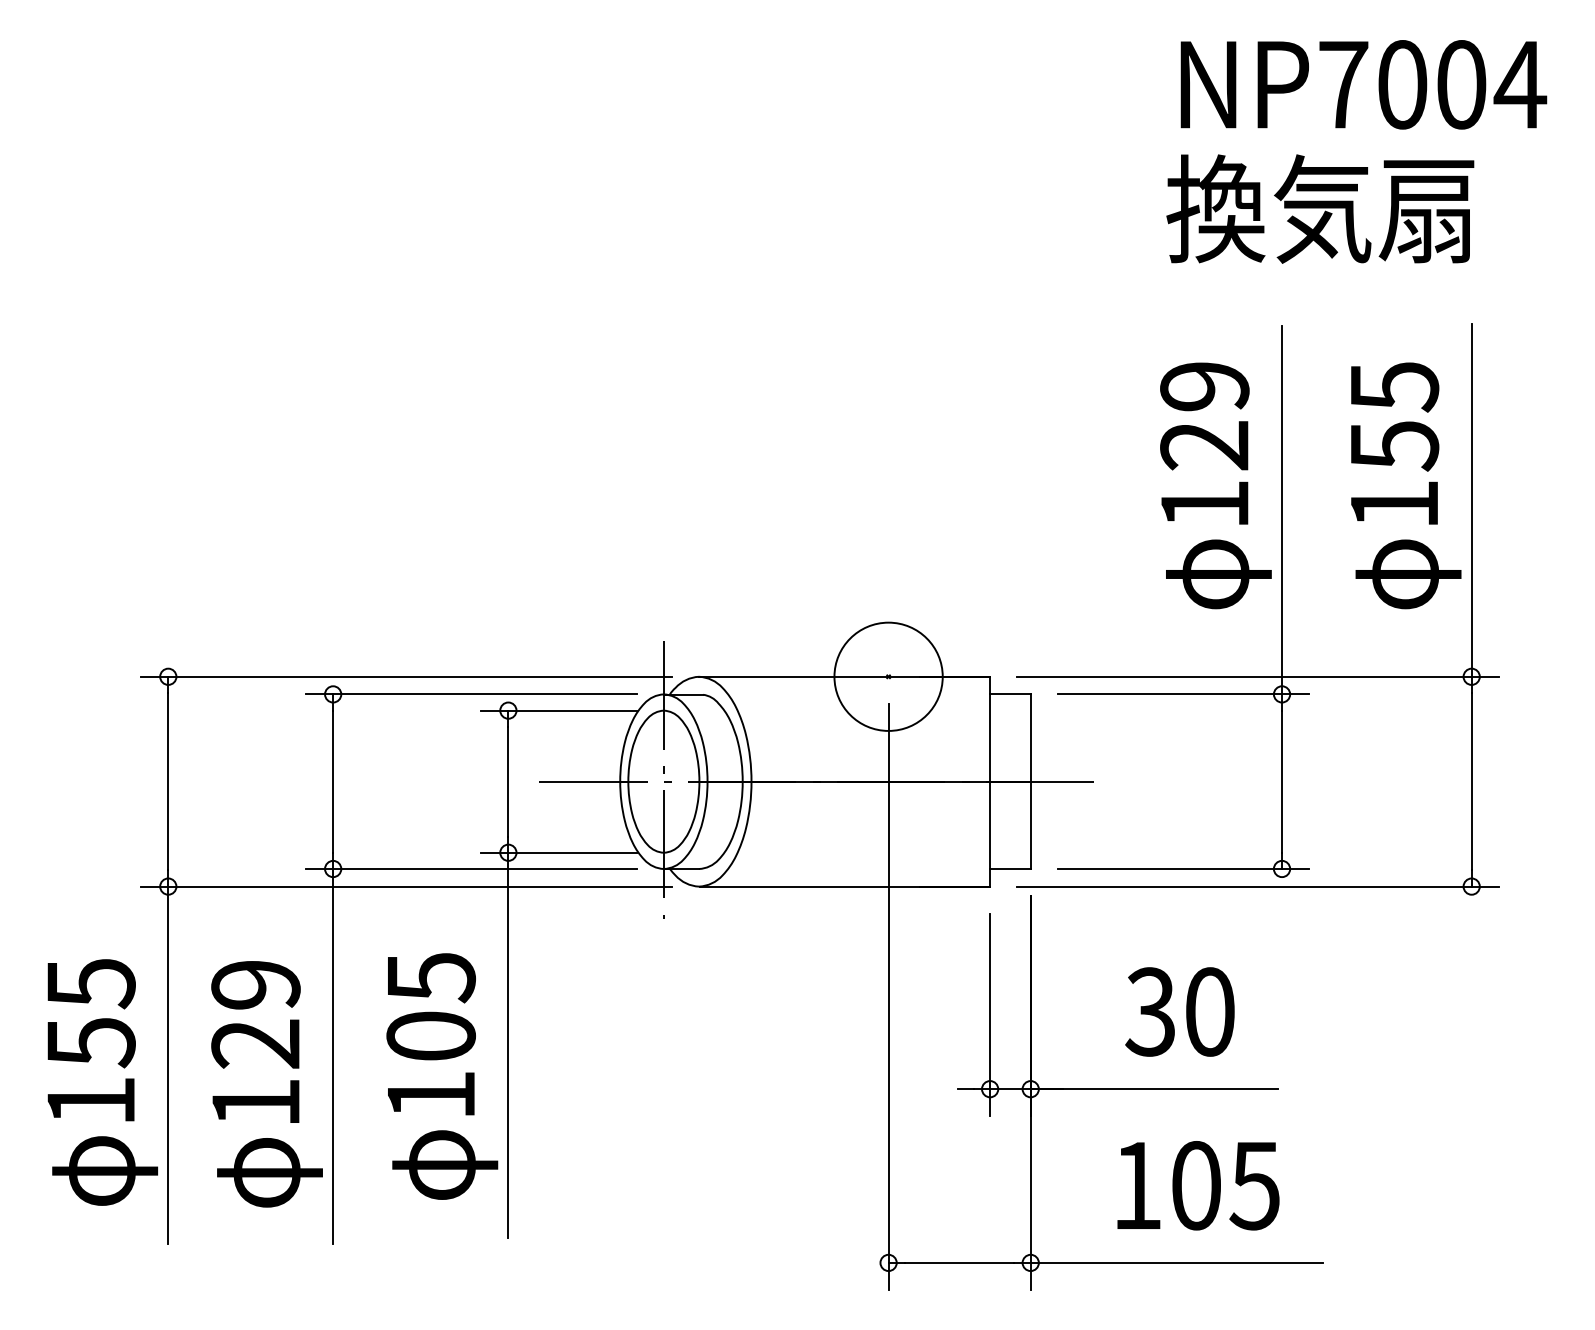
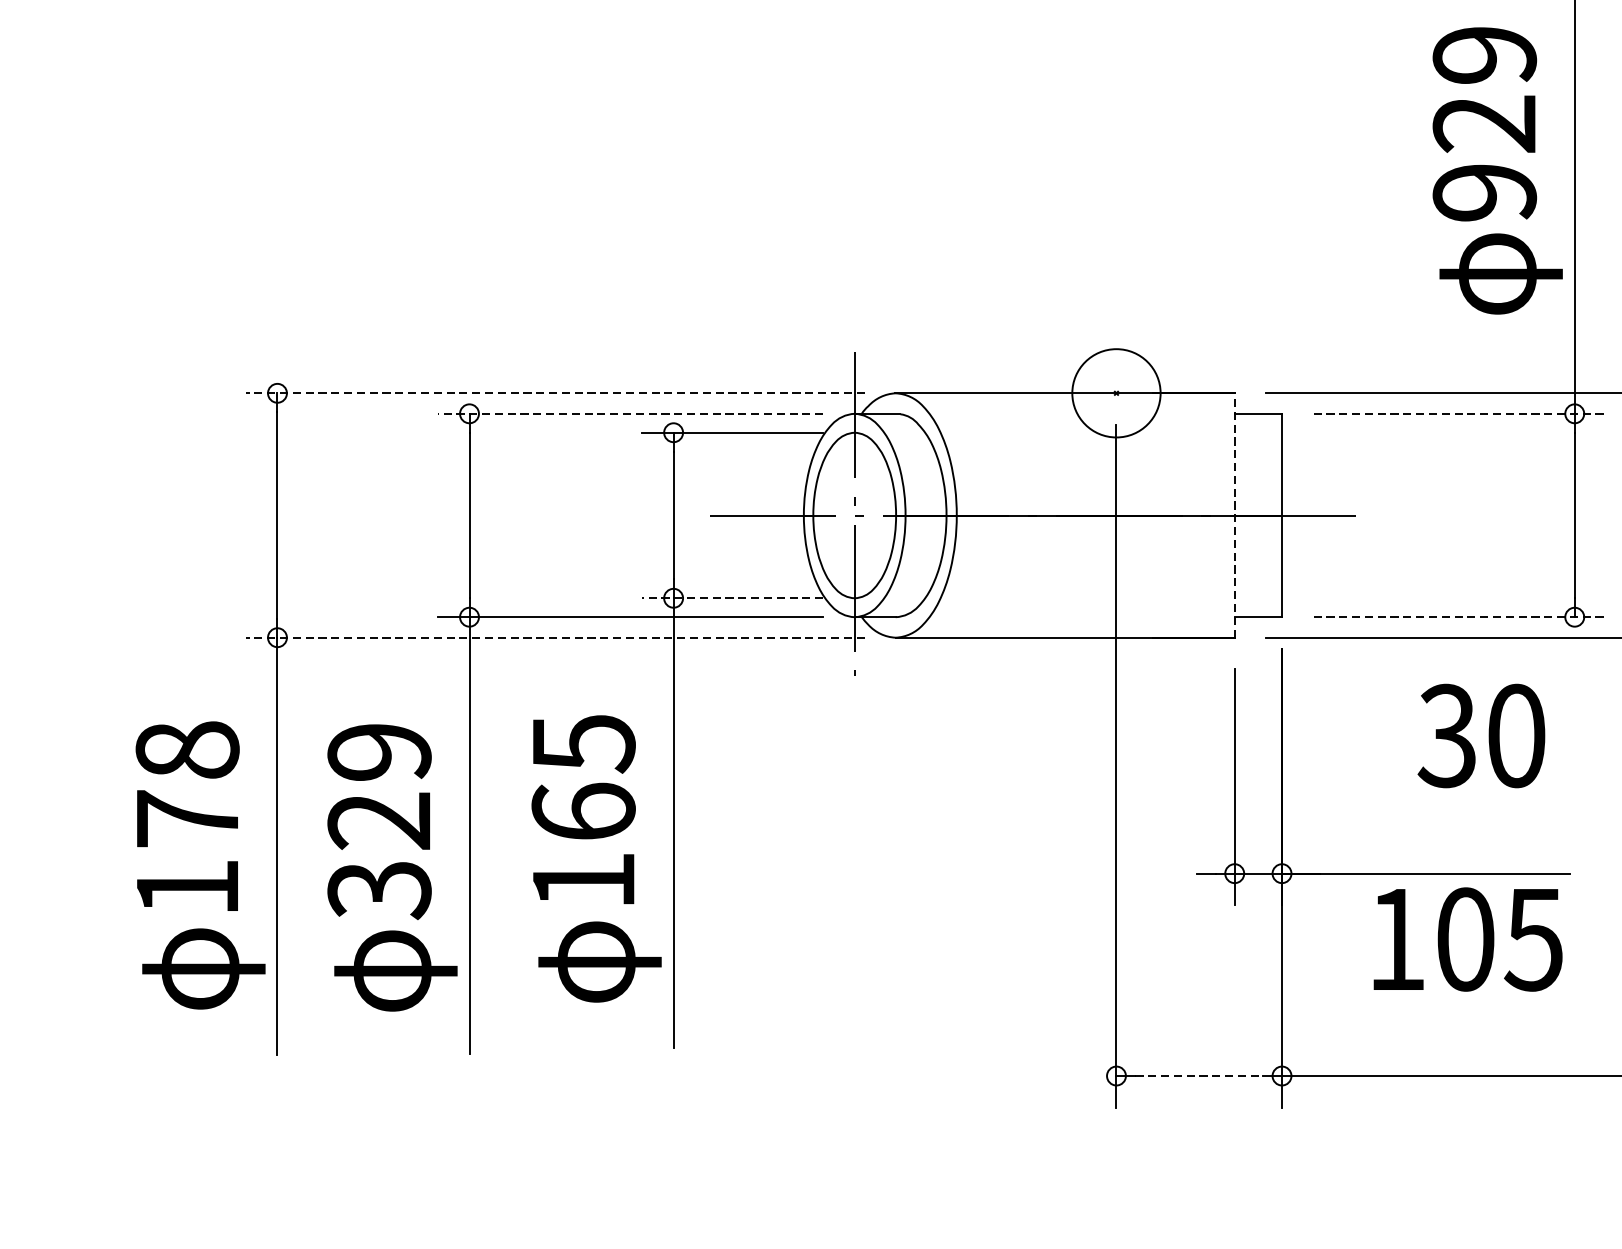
text: (1204, 504) -> (1484, 192), 129 -> 929
line: (406, 676) -> (554, 392), solid -> dashed
circle: (888, 676) -> (1116, 392), size x0.7
line: (471, 694) -> (630, 413), solid -> dashed
line: (1183, 694) -> (1459, 413), solid -> dashed
line: (990, 781) -> (1235, 515), solid -> dashed
line: (559, 852) -> (733, 597), solid -> dashed
line: (1183, 869) -> (1459, 617), solid -> dashed
line: (406, 886) -> (554, 637), solid -> dashed
text: (1179, 1011) -> (1480, 735), moved
text: (90, 1013) -> (186, 785), 155 -> 178
text: (430, 1035) -> (582, 811), 105 -> 165
text: (255, 1103) -> (379, 890), 129 -> 329
text: (1198, 1185) -> (1468, 939), moved
line: (959, 1262) -> (1199, 1075), solid -> dashed

